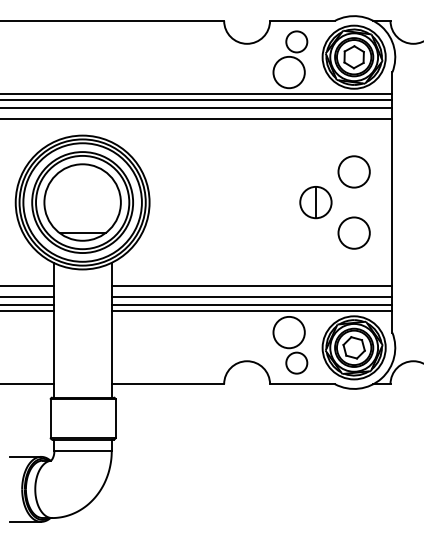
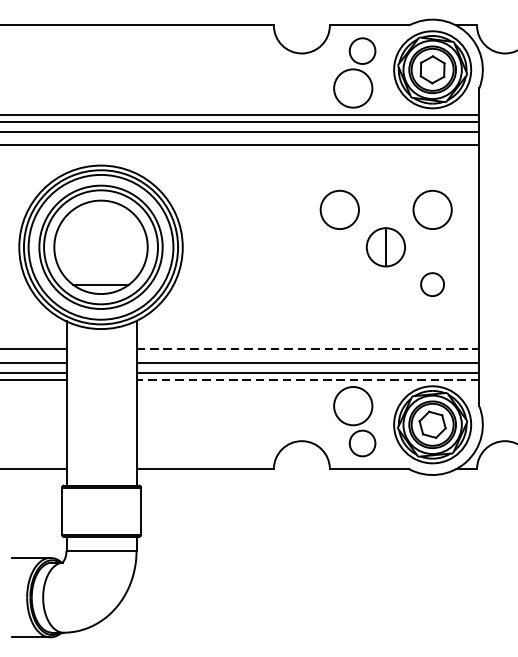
circle: (277, 171) -> (339, 209), added
circle: (353, 232) -> (431, 283), size x0.6
line: (252, 286) -> (308, 349), solid -> dashed
line: (251, 310) -> (307, 379), solid -> dashed

